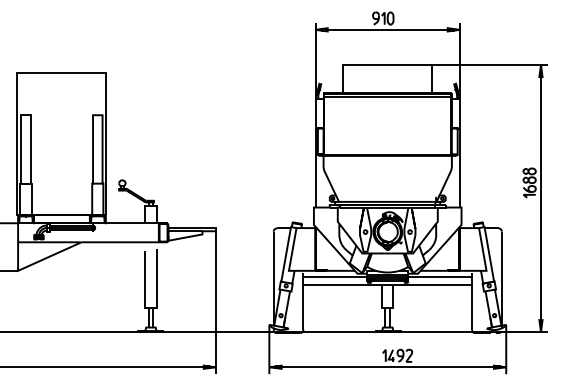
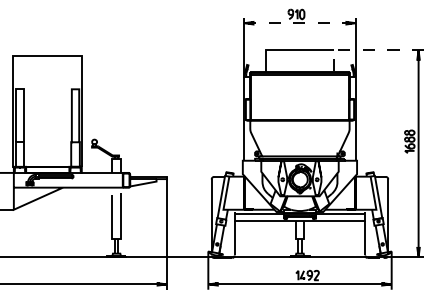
line: (388, 29) -> (300, 22), solid -> dashed
line: (475, 64) -> (367, 50), solid -> dashed

